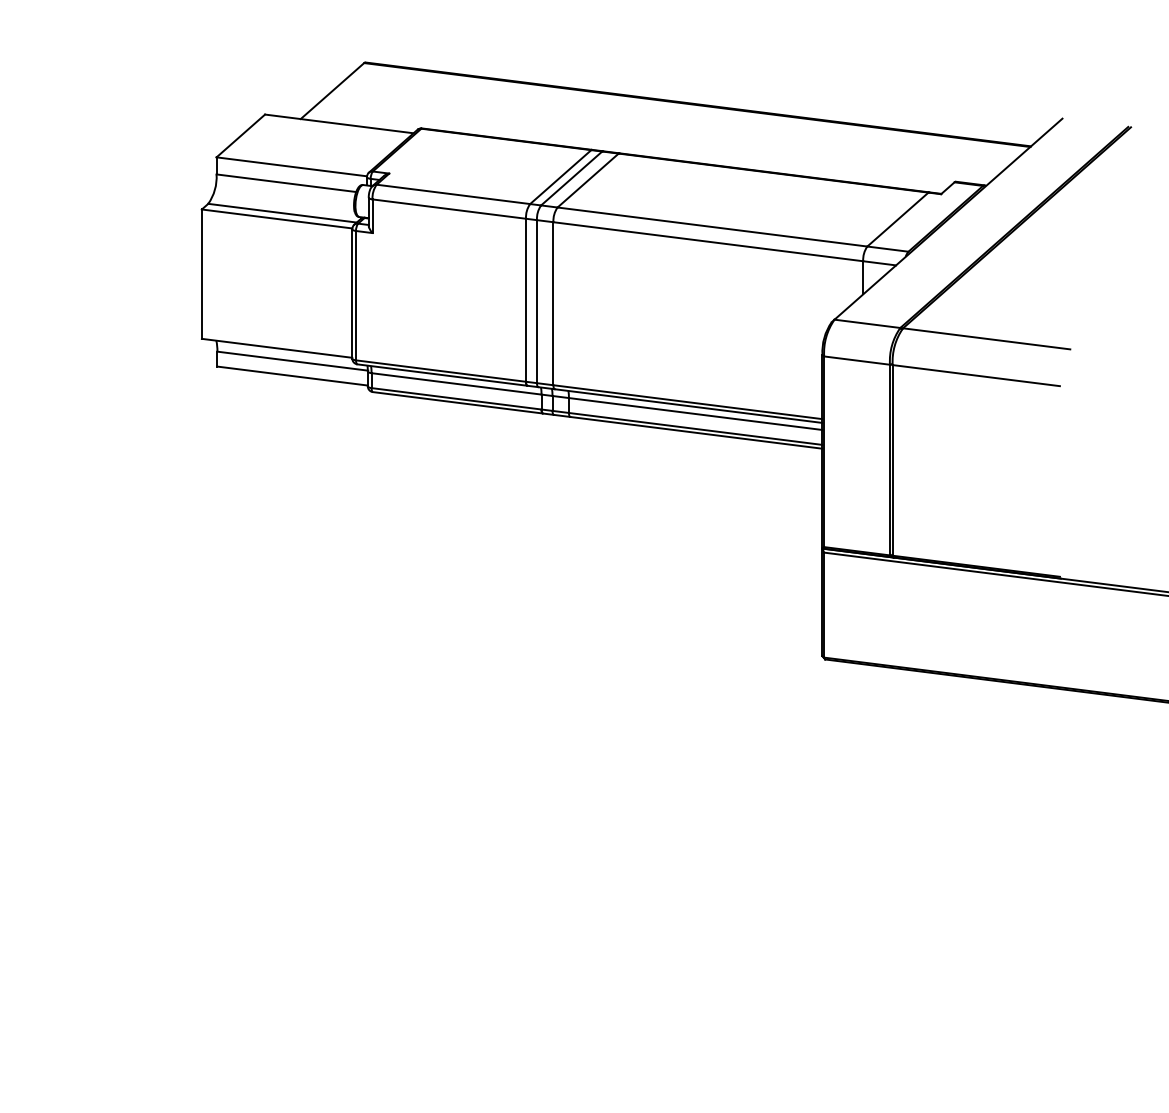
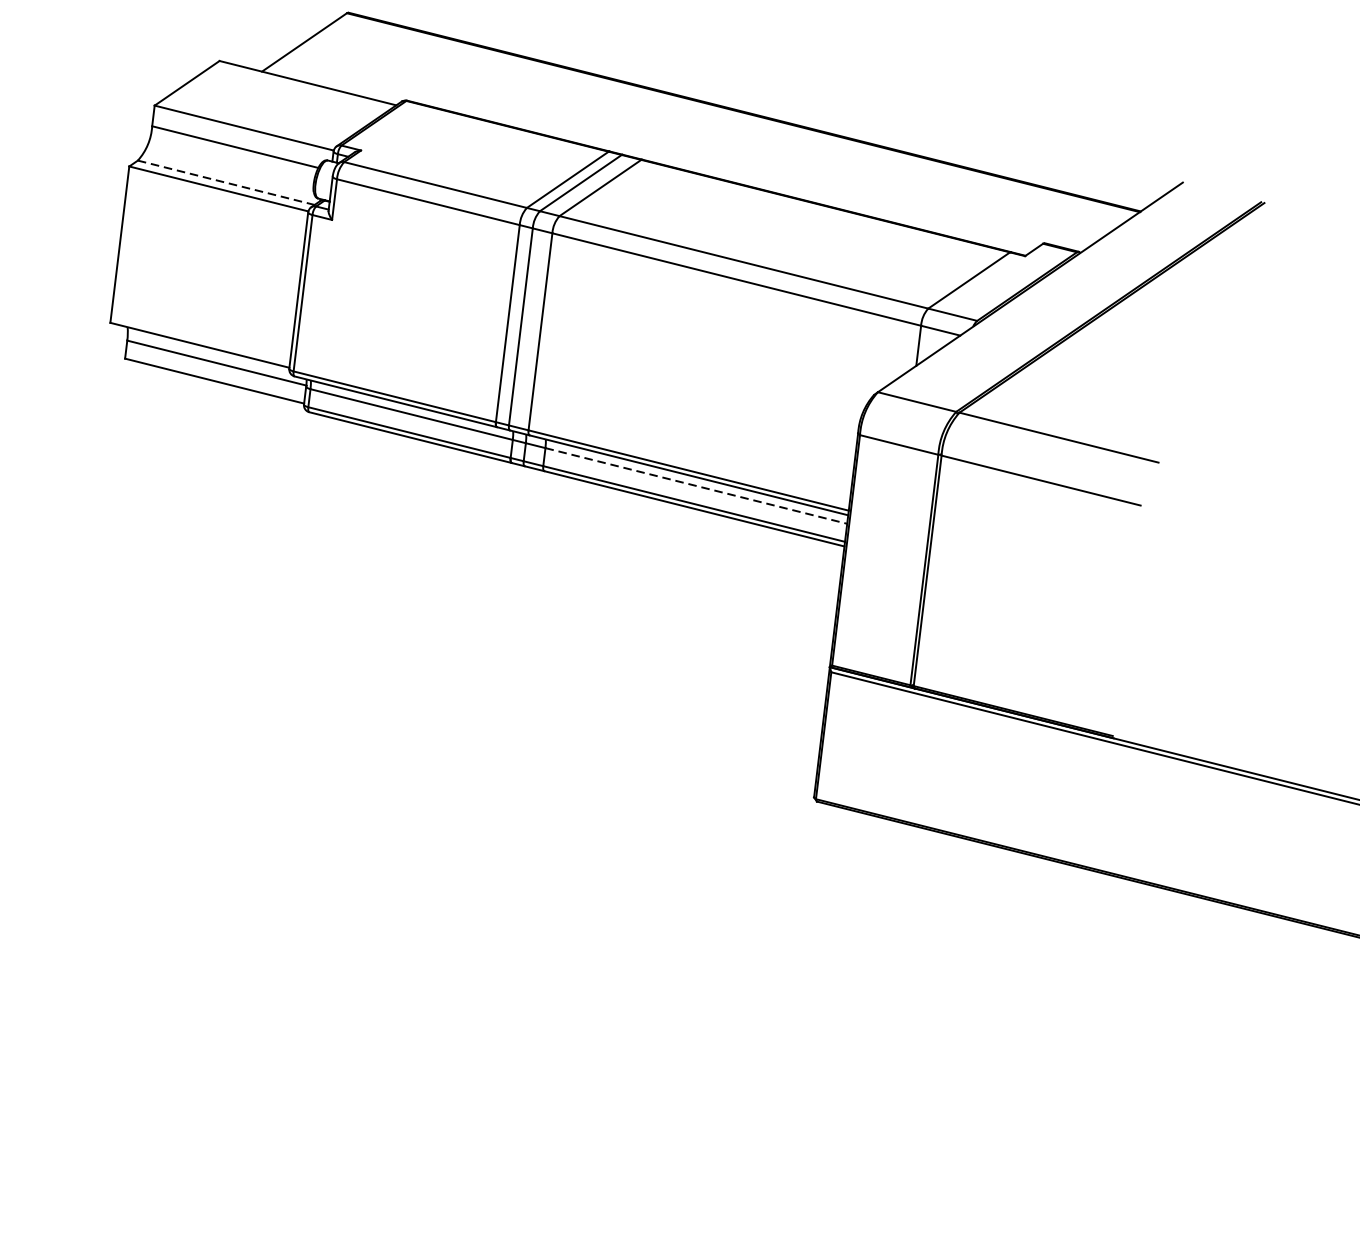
line: (282, 213) -> (226, 183), solid -> dashed
line: (695, 414) -> (695, 486), solid -> dashed

